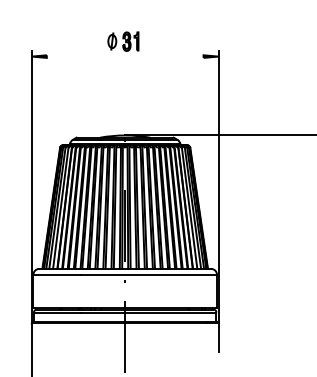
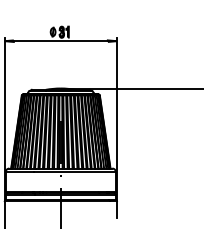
line: (124, 57) -> (60, 41), added

